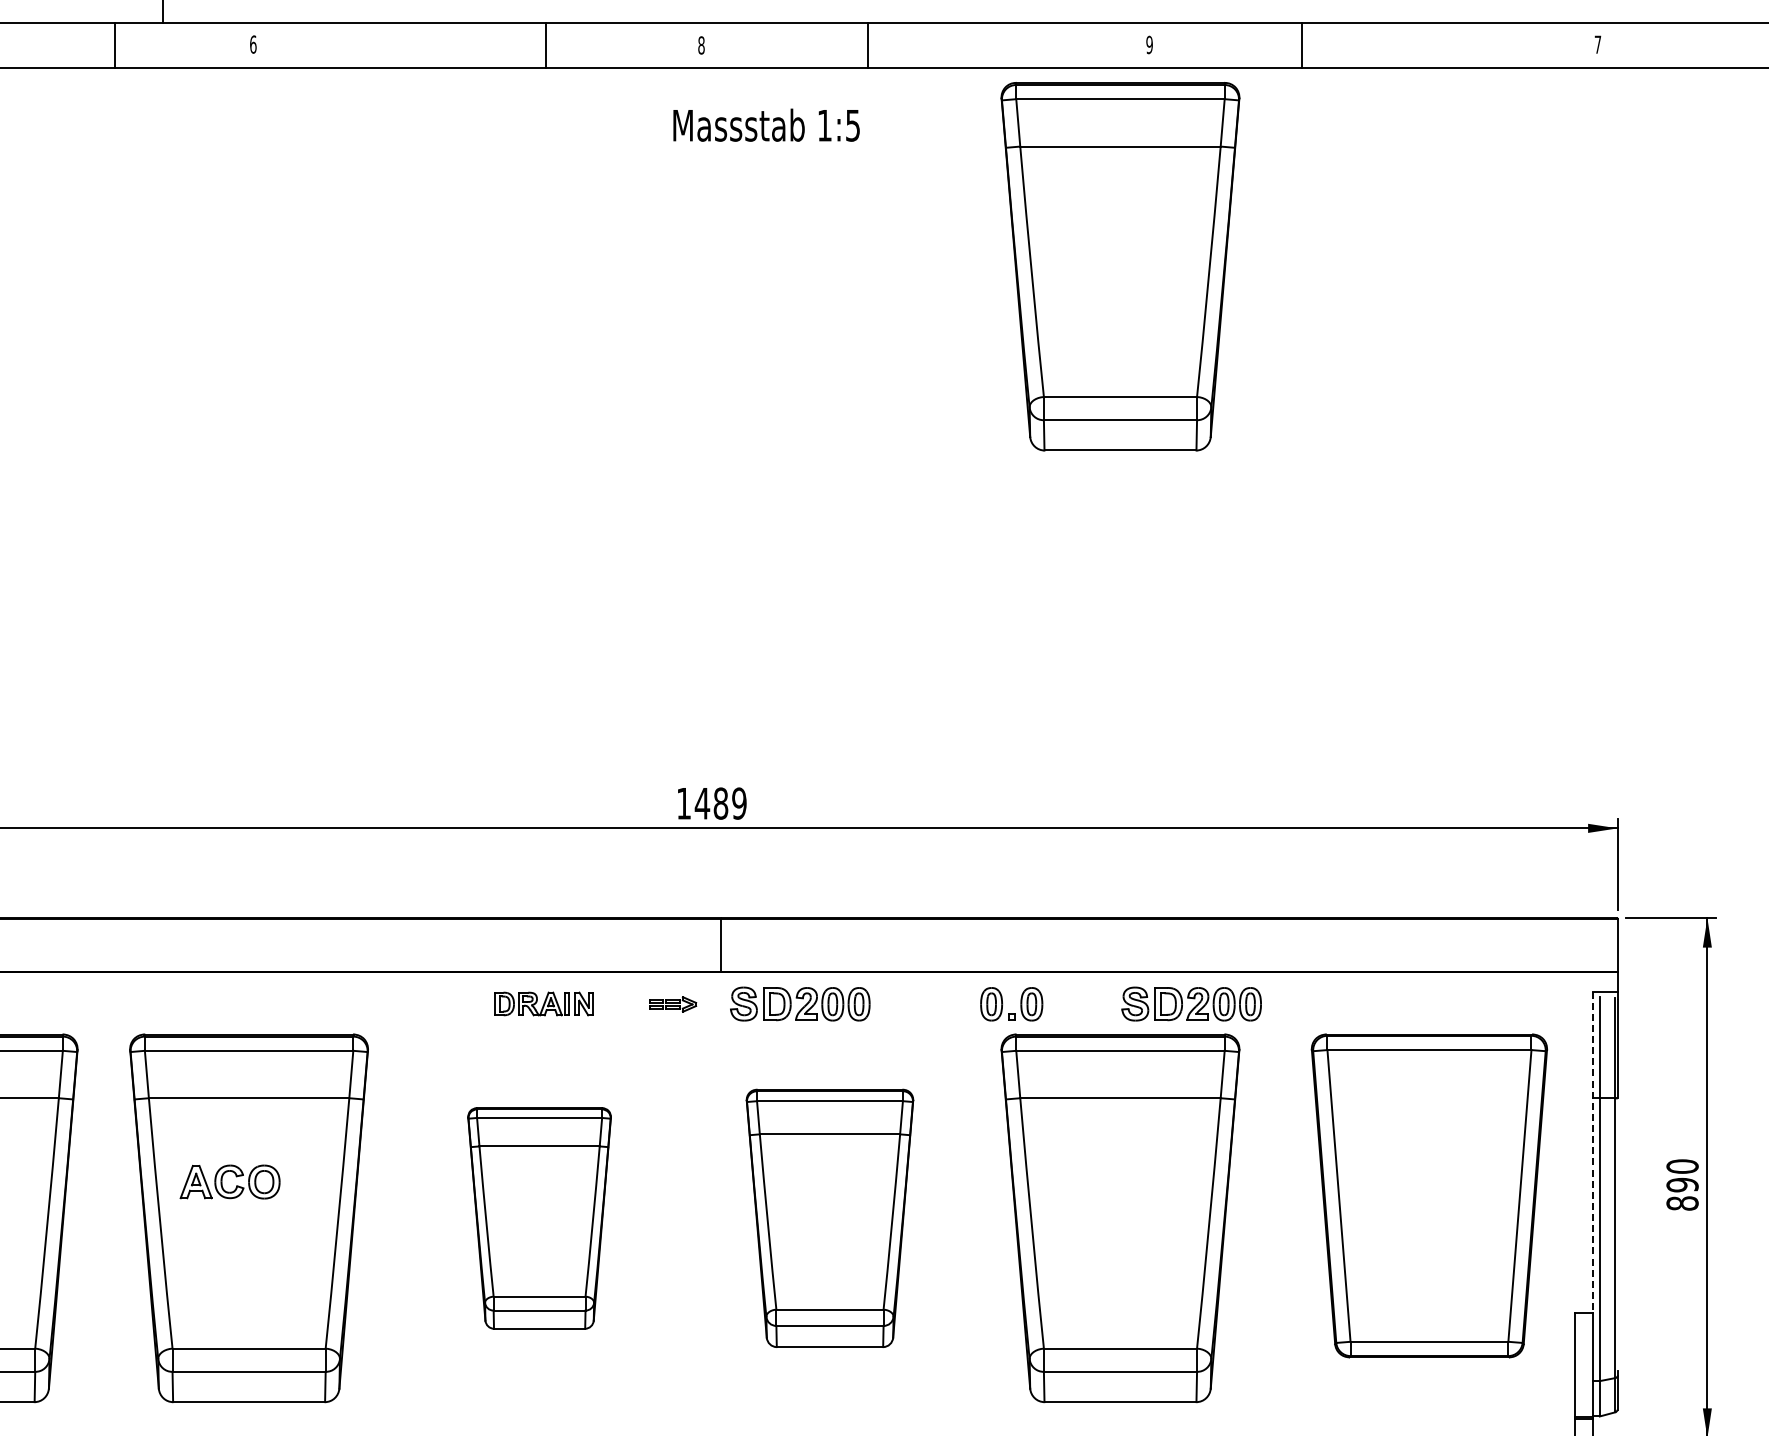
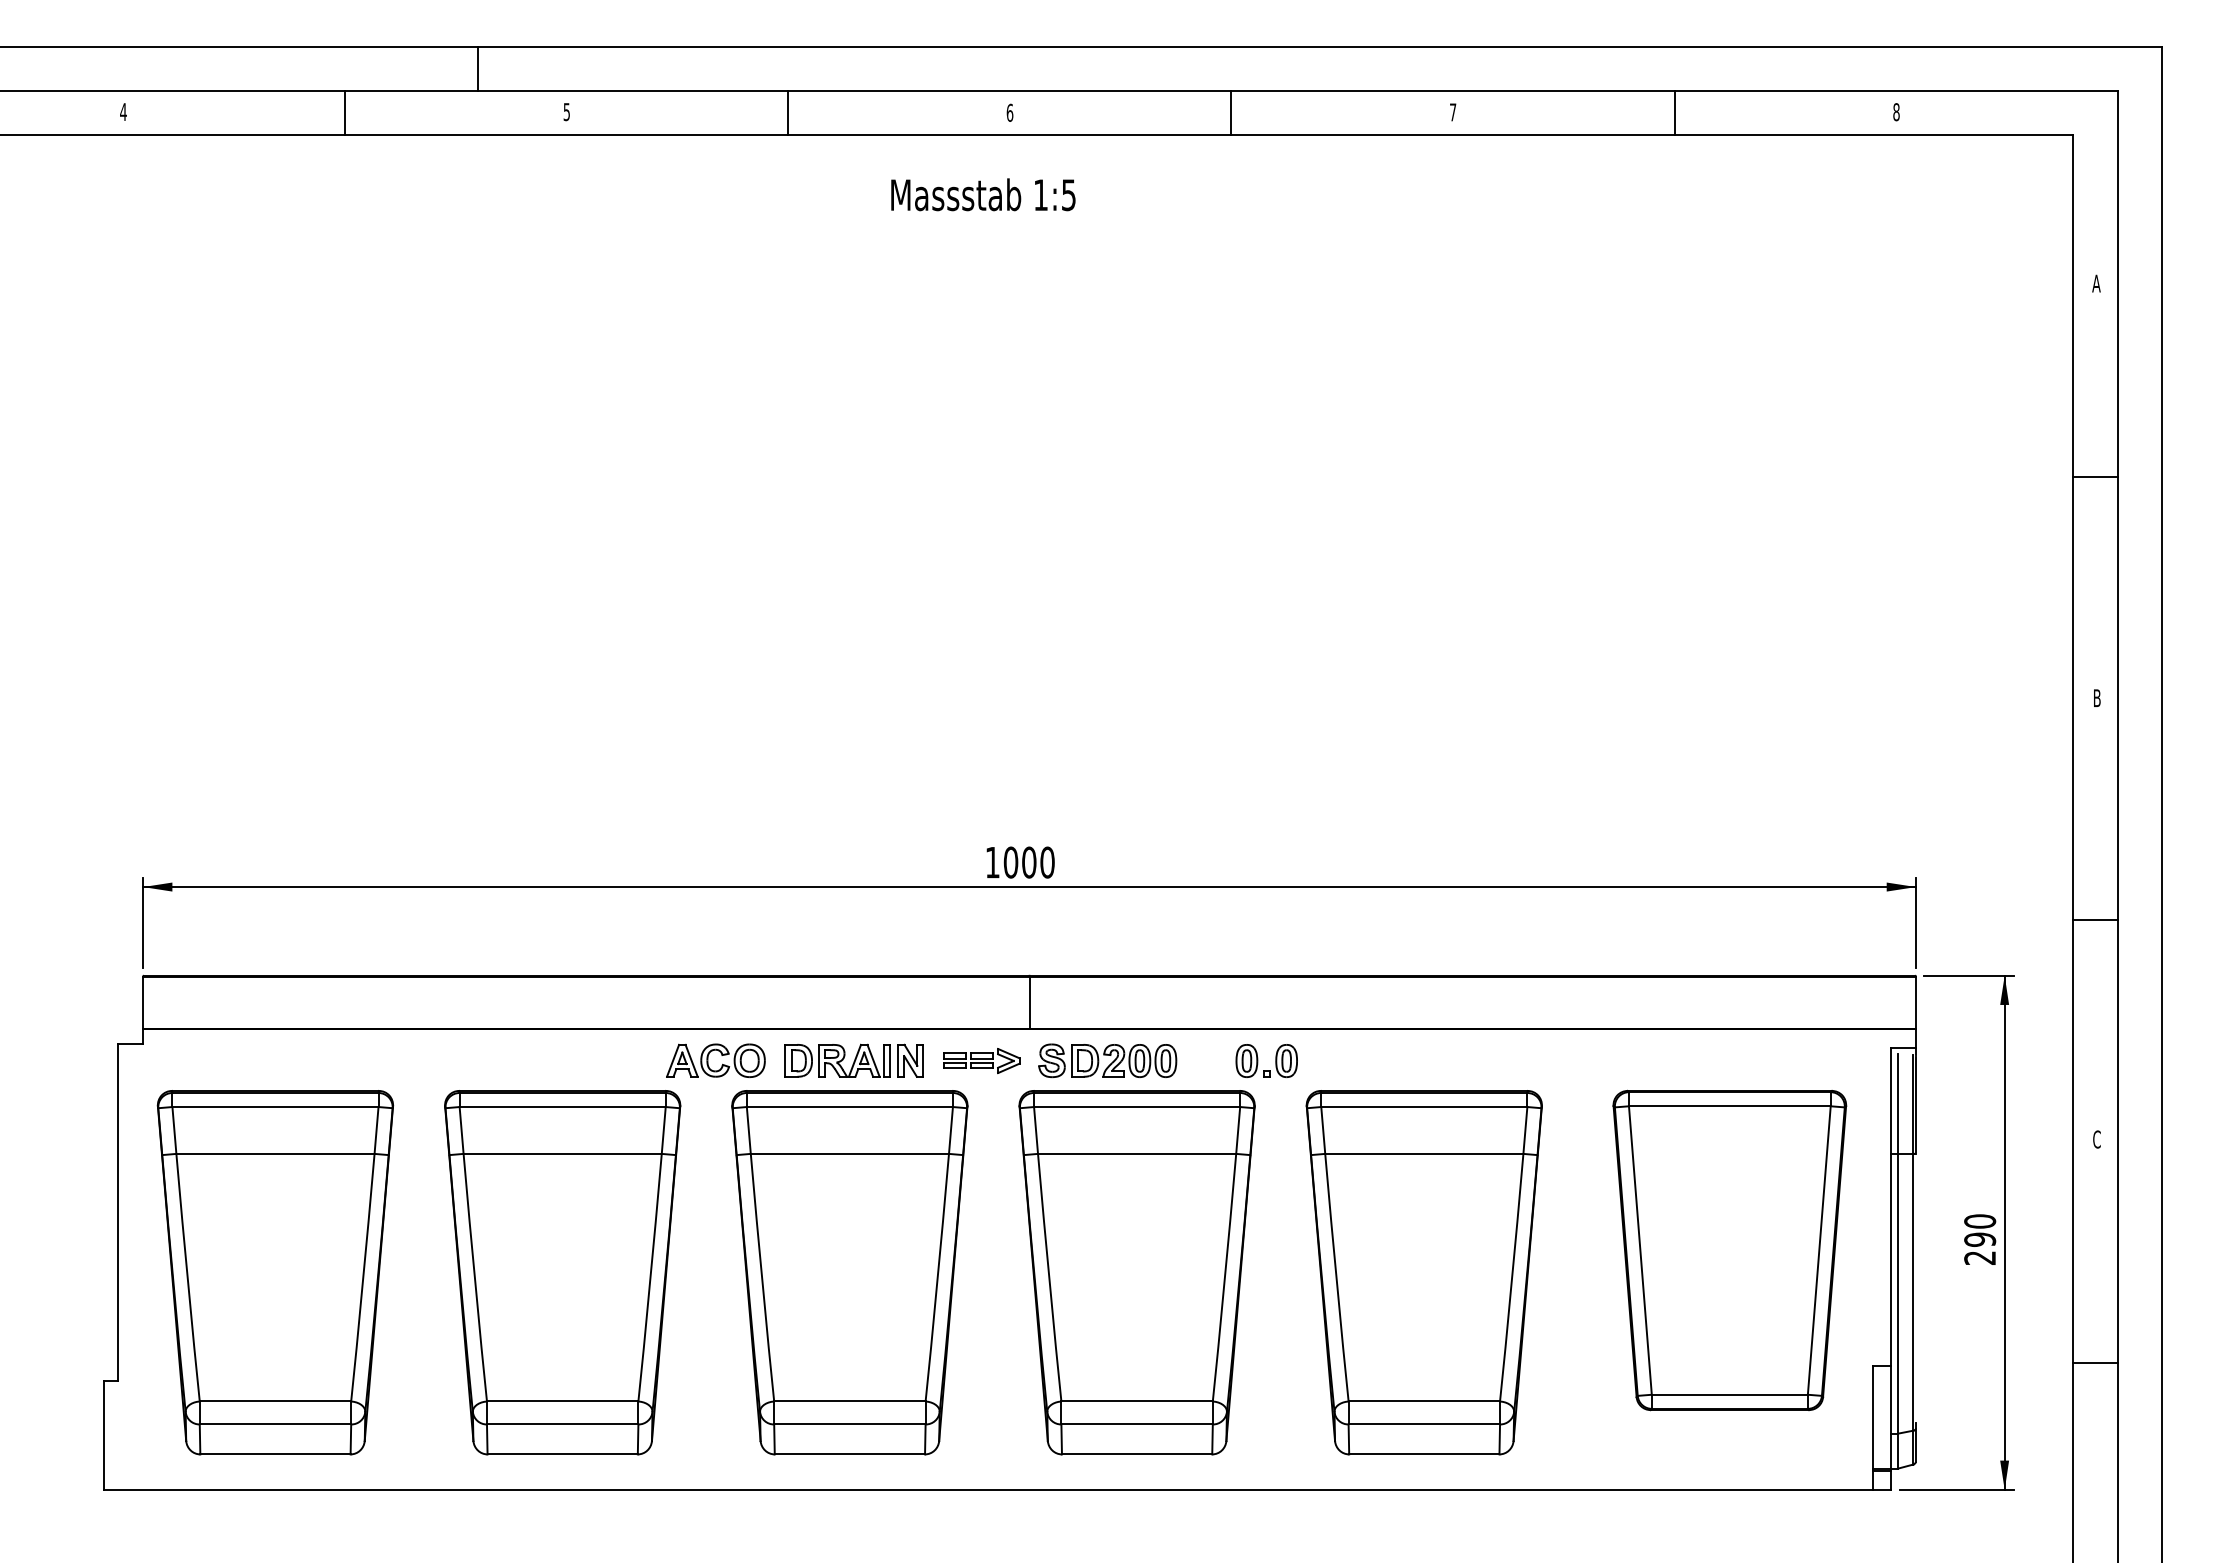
text: (252, 45) -> (566, 112), 6 -> 5
text: (700, 45) -> (1009, 112), 8 -> 6
text: (1148, 45) -> (1452, 112), 9 -> 7
text: (1597, 45) -> (1896, 112), 7 -> 8
line: (114, 46) -> (344, 113), moved
line: (546, 46) -> (788, 113), moved
line: (867, 46) -> (1231, 113), moved
line: (1301, 46) -> (1674, 113), moved
text: (766, 124) -> (983, 194), moved
part: (1119, 266) -> (1423, 331), removed
text: (720, 803) -> (1028, 862), 1489 -> 1000
part: (543, 1003) -> (853, 1060), size x1.43
part: (1003, 1003) -> (1258, 1060), moved
part: (1191, 1003) -> (1494, 1060), removed
part: (672, 1004) -> (981, 1061), size x1.67
line: (1592, 1152) -> (1891, 1207), dashed -> solid
part: (222, 1181) -> (708, 1060), moved
text: (1682, 1202) -> (1980, 1257), 890 -> 290
part: (539, 1218) -> (849, 1272), size x1.67
part: (829, 1218) -> (1136, 1272), size x1.43

